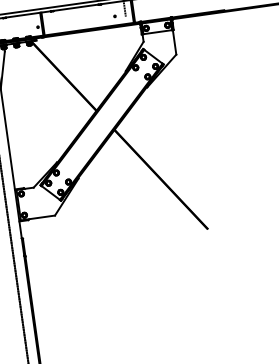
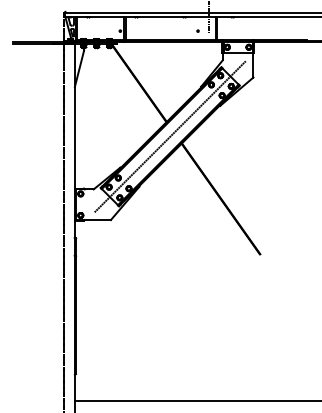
line: (101, 124) -> (169, 136), added

